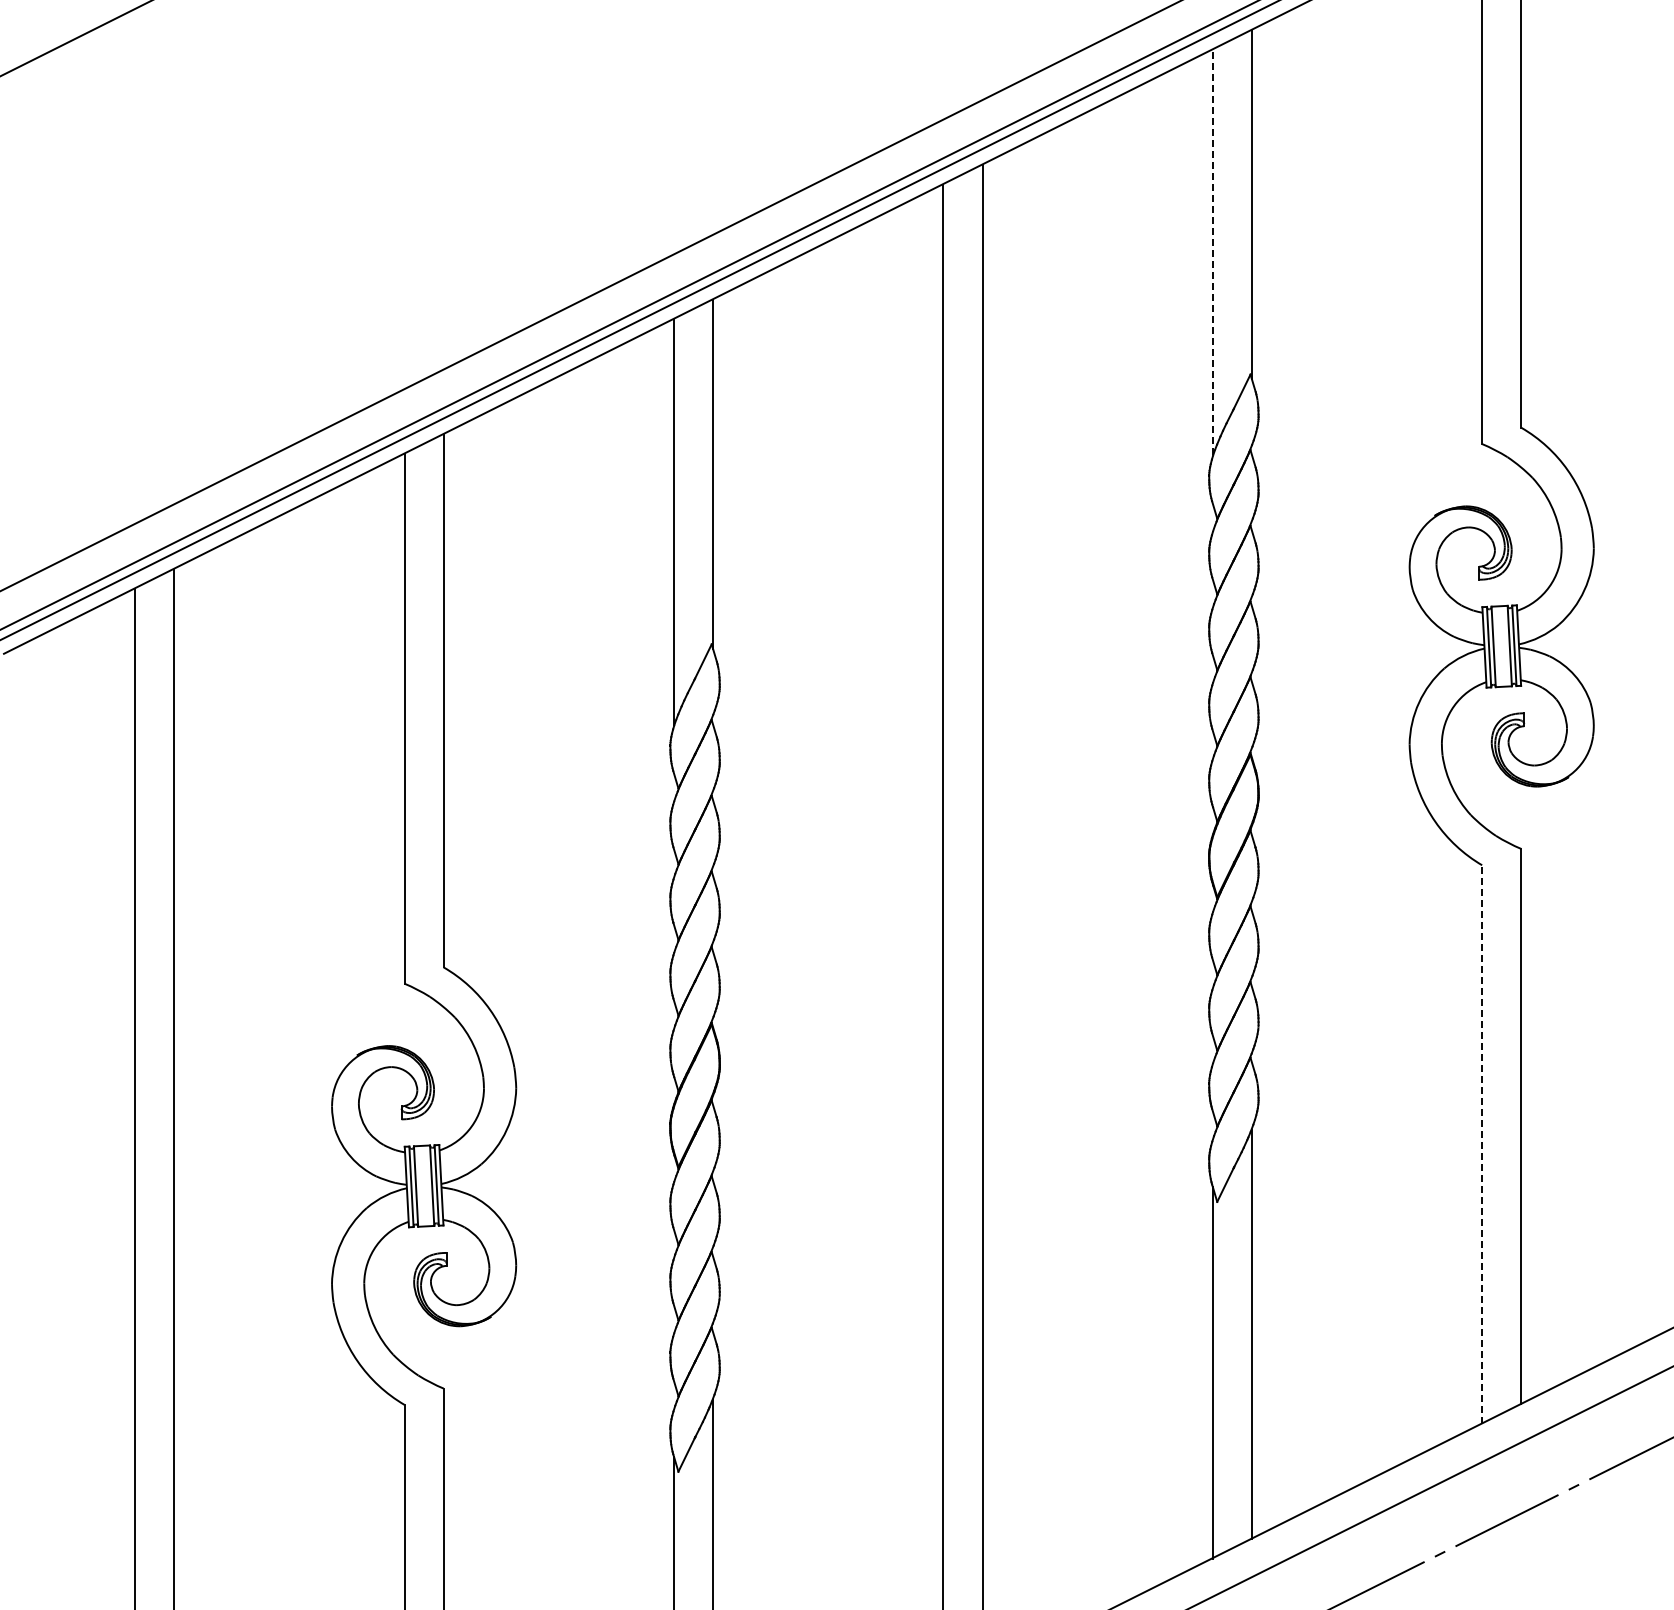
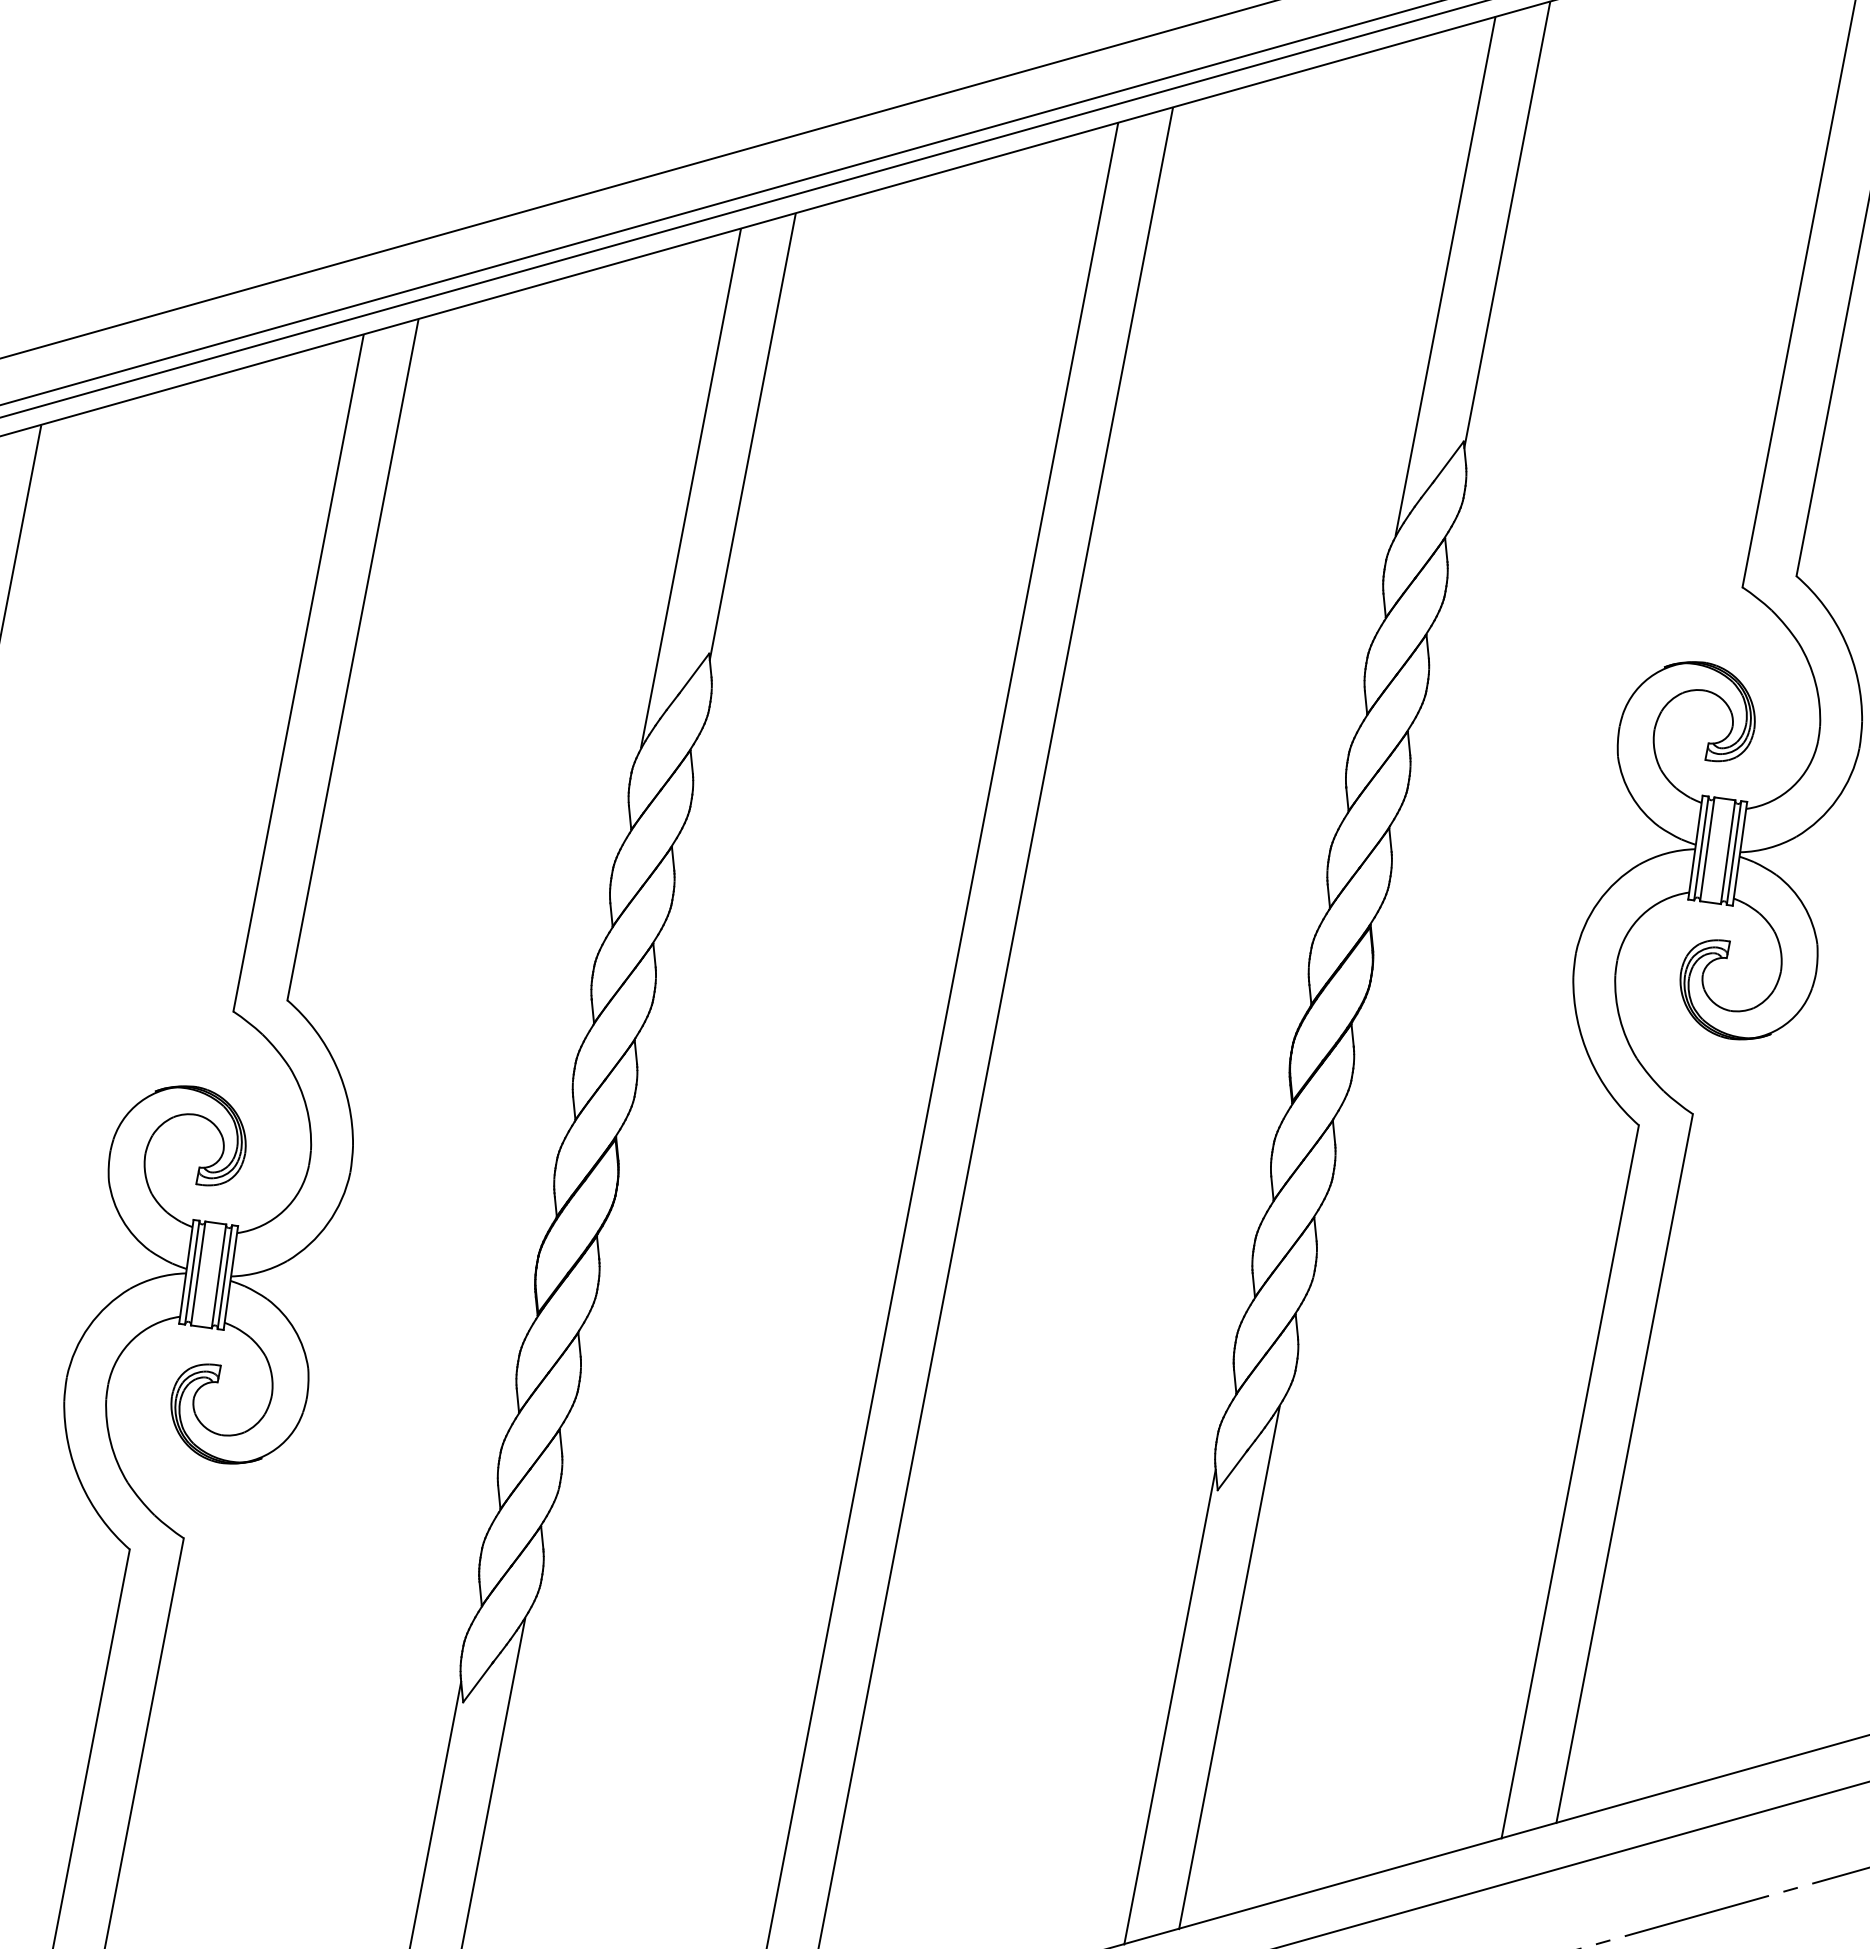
line: (1212, 252) -> (1445, 276), dashed -> solid
line: (1482, 1143) -> (1570, 1480), dashed -> solid

